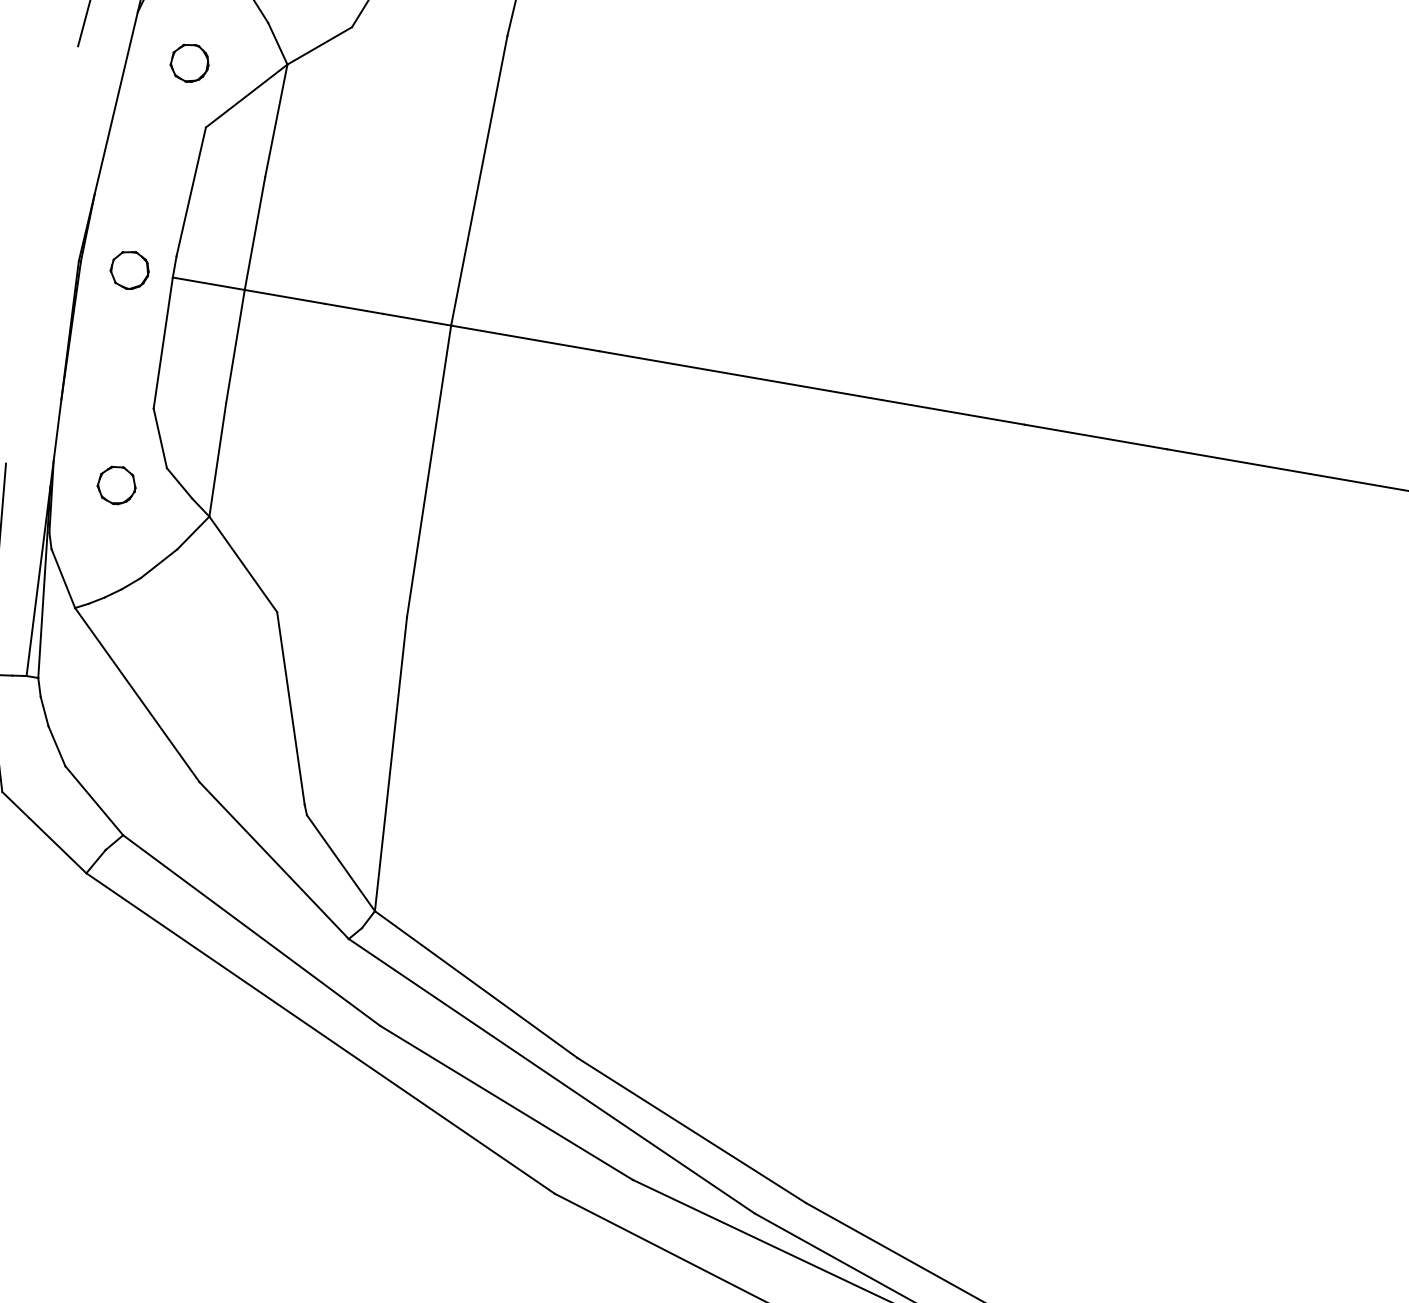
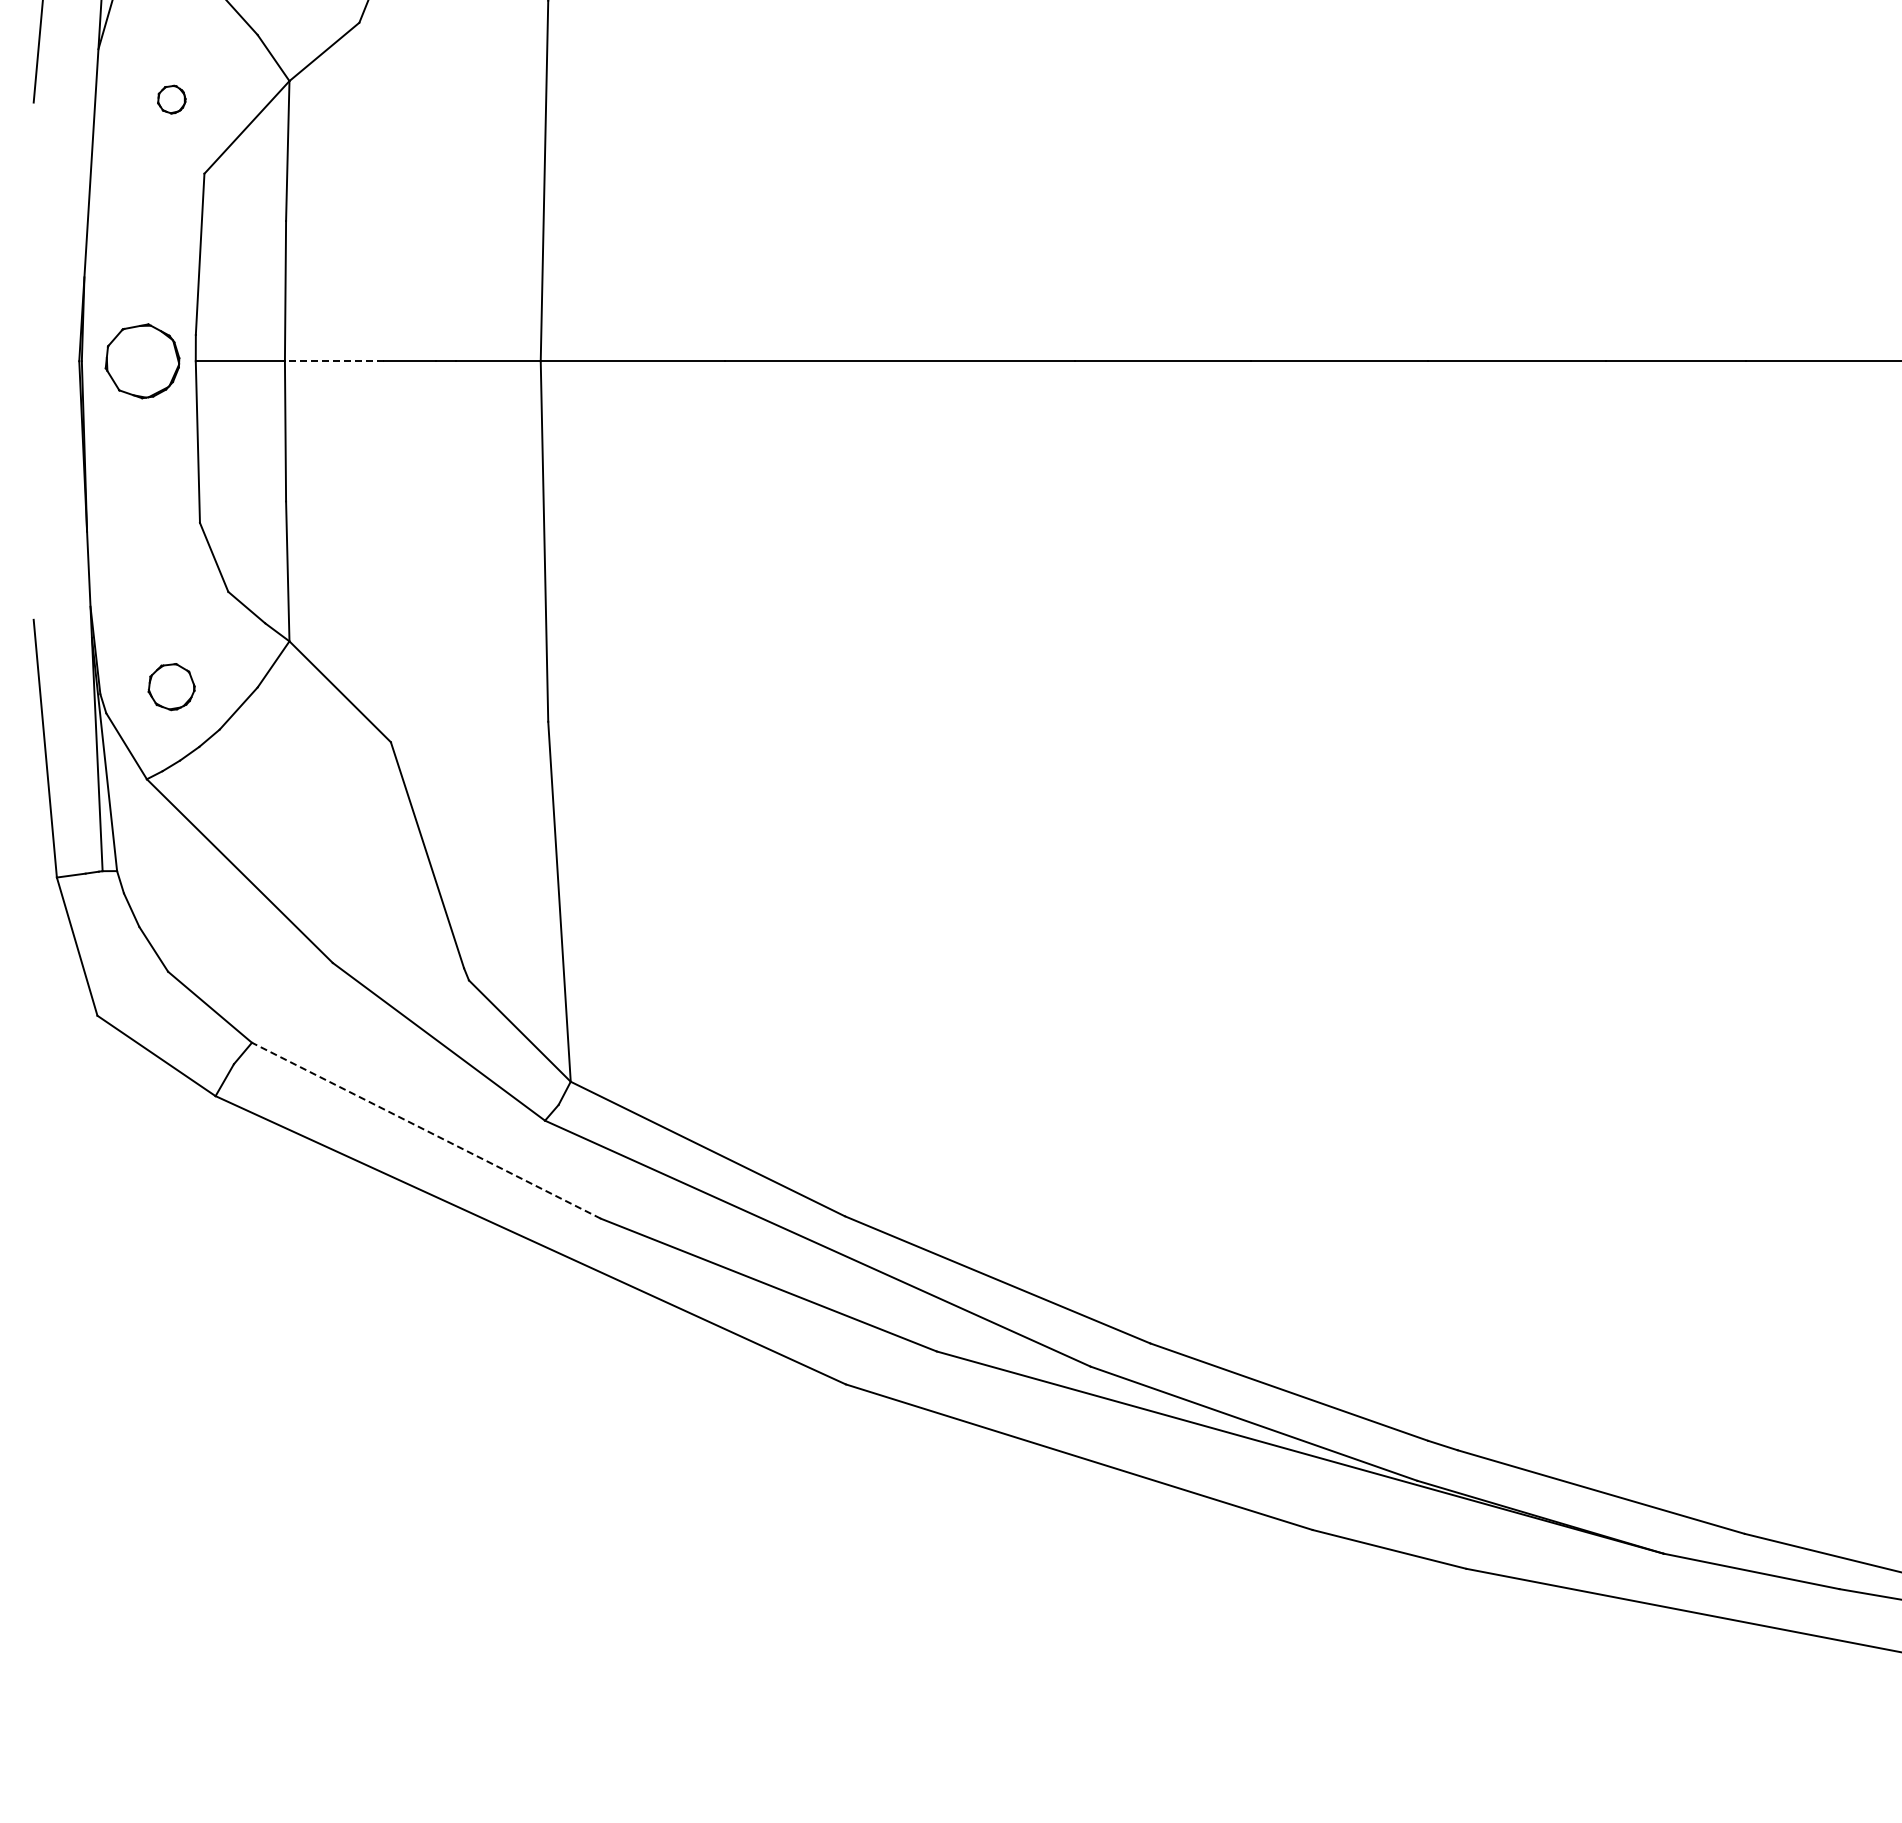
part: (189, 62) -> (171, 99), size x0.6
part: (129, 270) -> (142, 361), size x1.6
line: (284, 297) -> (334, 361), solid -> dashed
part: (116, 485) -> (171, 687), moved
line: (251, 930) -> (426, 1130), solid -> dashed

